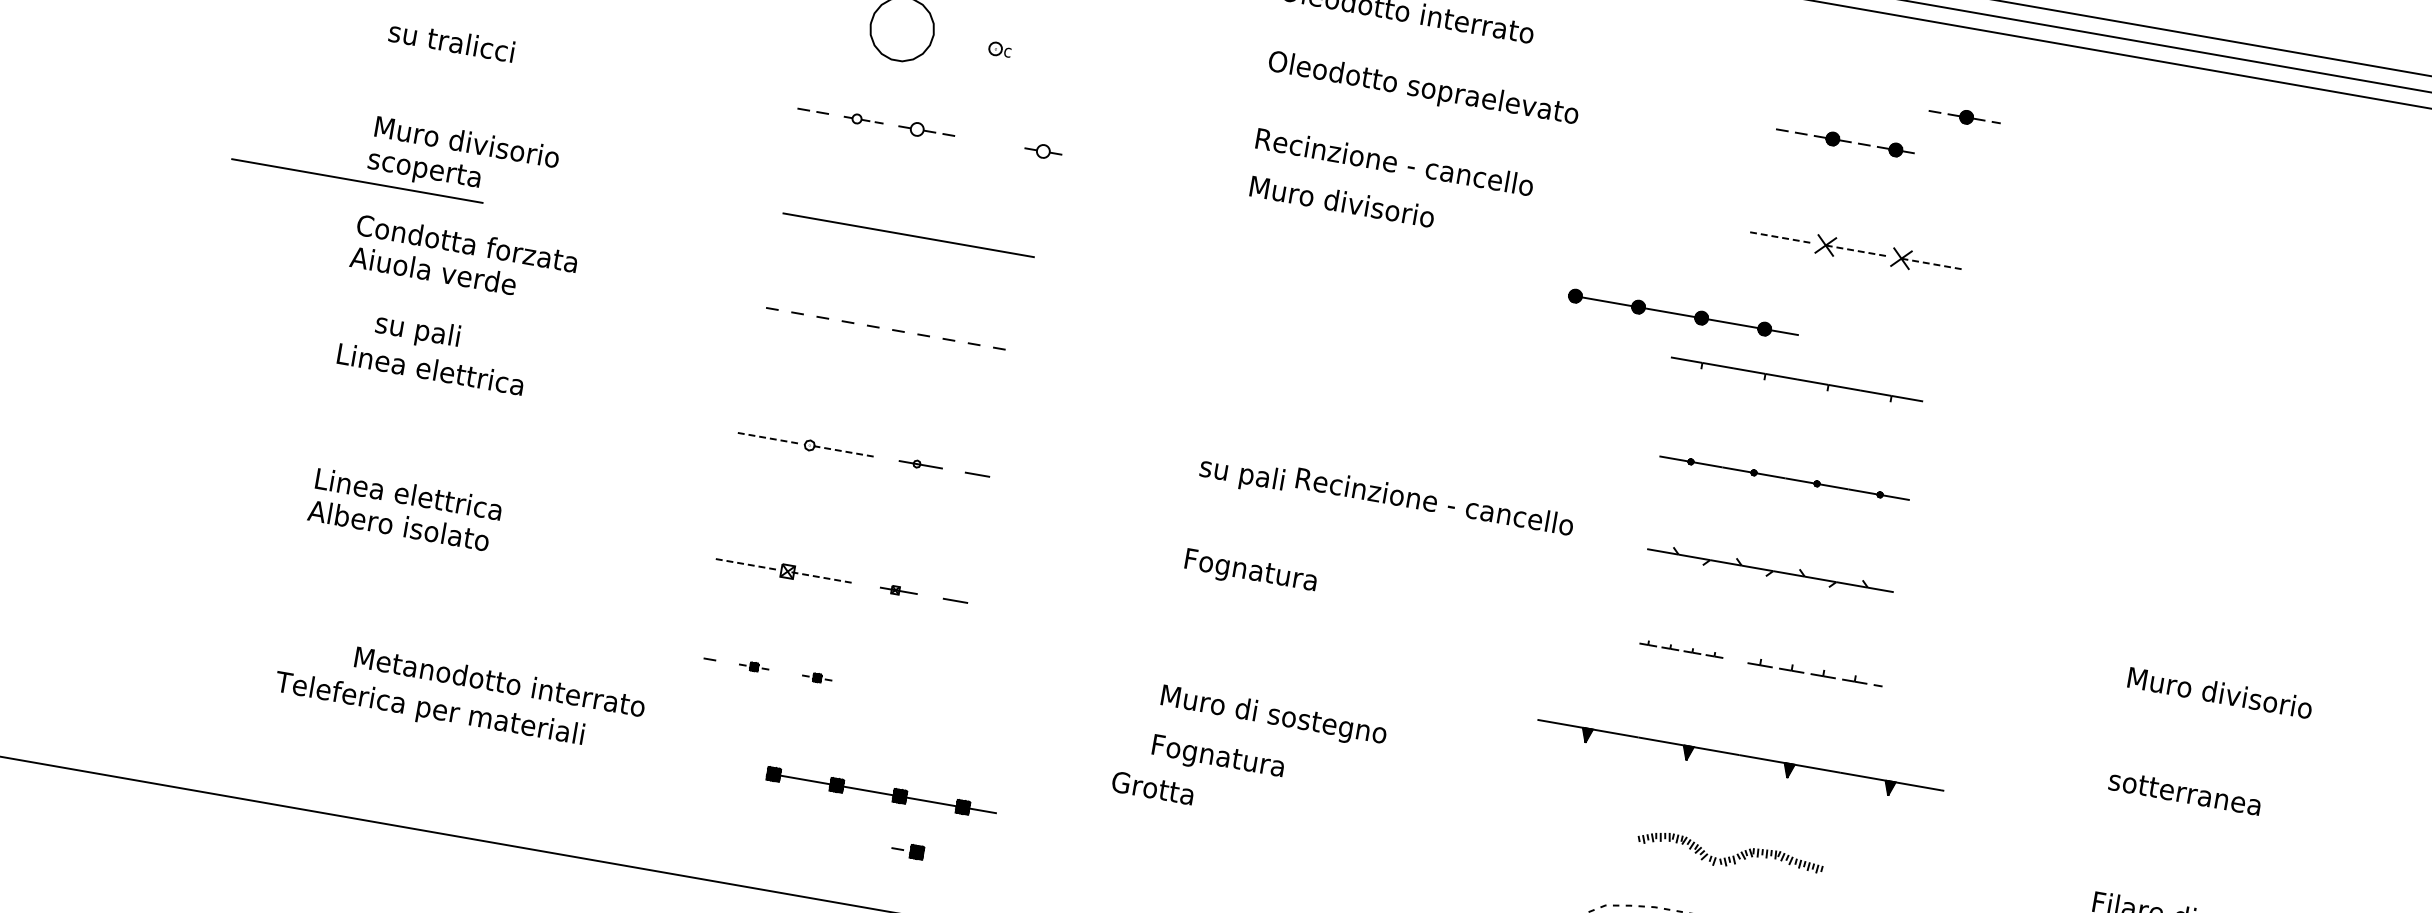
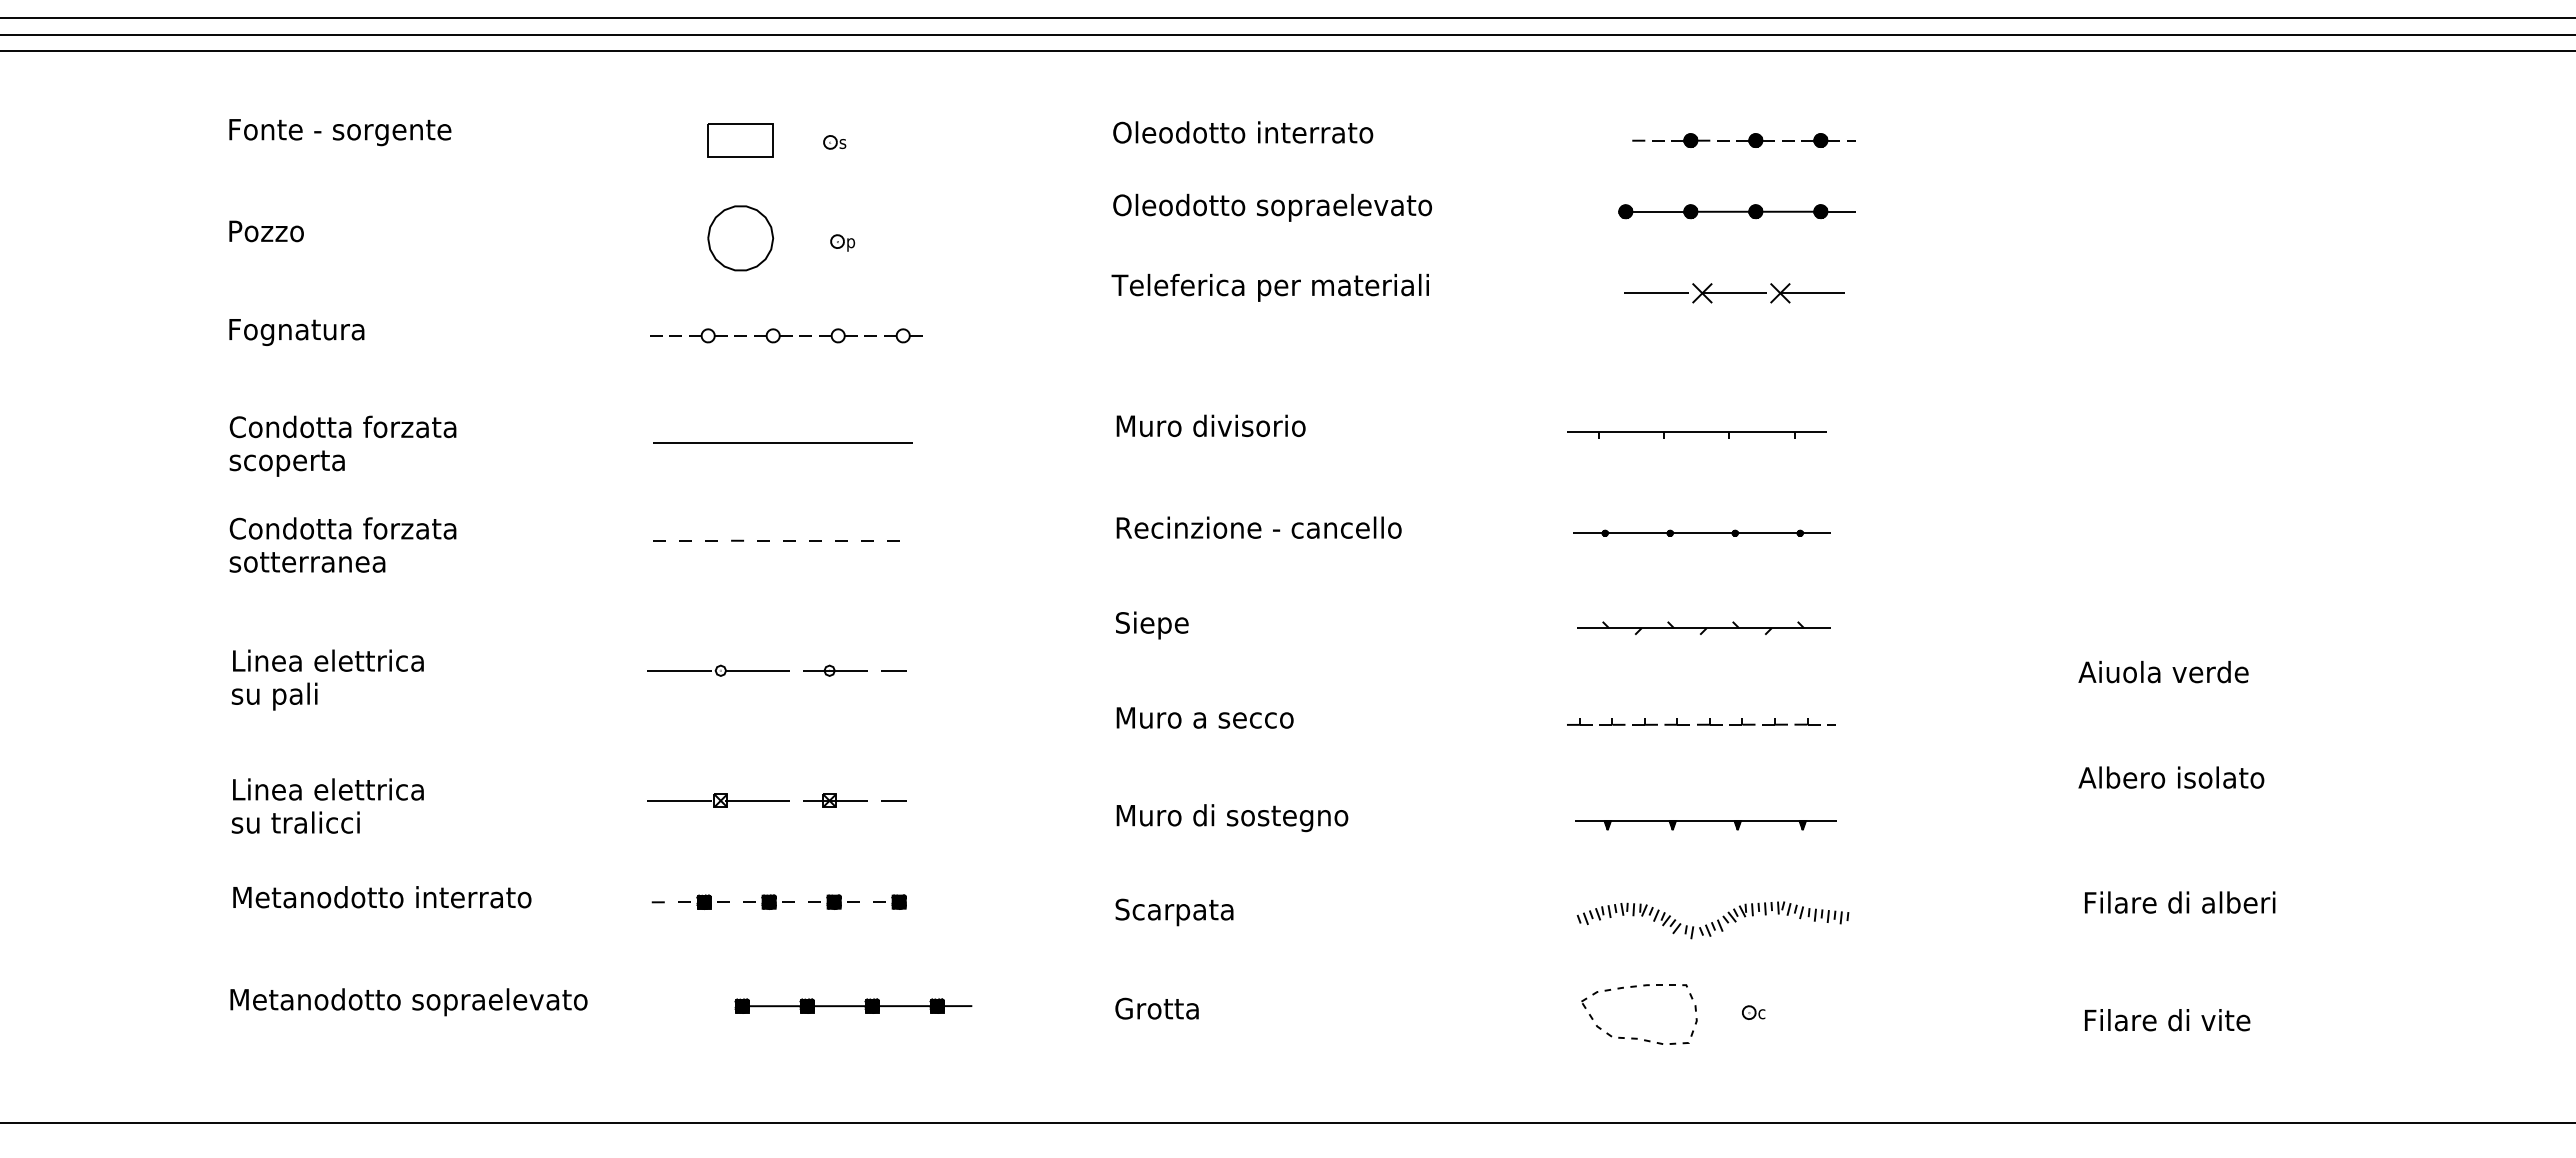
text: (455, 45) -> (296, 332), su tralicci -> Fognatura
text: (1007, 53) -> (850, 244), c -> p
part: (863, 119) -> (717, 335), size x1.43
part: (989, 141) -> (847, 335), added
part: (1845, 141) -> (1703, 140), moved
text: (484, 144) -> (342, 426), Muro divisorio -> Condotta forzata
text: (1406, 166) -> (1269, 287), Recinzione - cancello -> Teleferica per materiali
line: (356, 180) -> (221, 484), removed
text: (1341, 201) -> (1210, 425), moved
line: (1781, 237) -> (1656, 293), dashed -> solid
line: (1856, 251) -> (1734, 293), dashed -> solid
line: (1932, 264) -> (1812, 293), dashed -> solid
text: (433, 270) -> (313, 561), Aiuola verde -> sotterranea
part: (1682, 314) -> (1736, 211), moved
text: (417, 331) -> (274, 696), moved
line: (769, 438) -> (679, 670), dashed -> solid
line: (845, 451) -> (757, 670), dashed -> solid
part: (921, 464) -> (835, 670), size x1.43
text: (1241, 475) -> (1158, 625), su pali -> Siepe
text: (1434, 501) -> (1258, 527), moved
text: (398, 525) -> (323, 822), Albero isolato -> su tralicci
line: (747, 564) -> (679, 800), dashed -> solid
text: (1272, 575) -> (1206, 720), Fognatura -> Muro a secco
line: (823, 577) -> (757, 800), dashed -> solid
part: (899, 590) -> (835, 800), size x1.67
part: (1681, 648) -> (1628, 721), size x1.43
part: (753, 666) -> (703, 901), size x1.67
part: (816, 677) -> (768, 901), size x1.67
text: (500, 682) -> (382, 897), moved
part: (879, 688) -> (833, 901), added
text: (2218, 692) -> (2173, 671), Muro divisorio -> Aiuola verde
text: (449, 714) -> (407, 1002), Teleferica per materiali -> Metanodotto sopraelevato
text: (1273, 717) -> (1232, 818), moved
text: (1217, 758) -> (1183, 912), Fognatura -> Scarpata
part: (1738, 762) -> (1705, 825), size x0.62
text: (1152, 787) -> (1156, 1008), moved
text: (2198, 794) -> (2171, 777), sotterranea -> Albero isolato
part: (907, 850) -> (889, 901), moved
part: (1729, 855) -> (1712, 920), size x1.43

